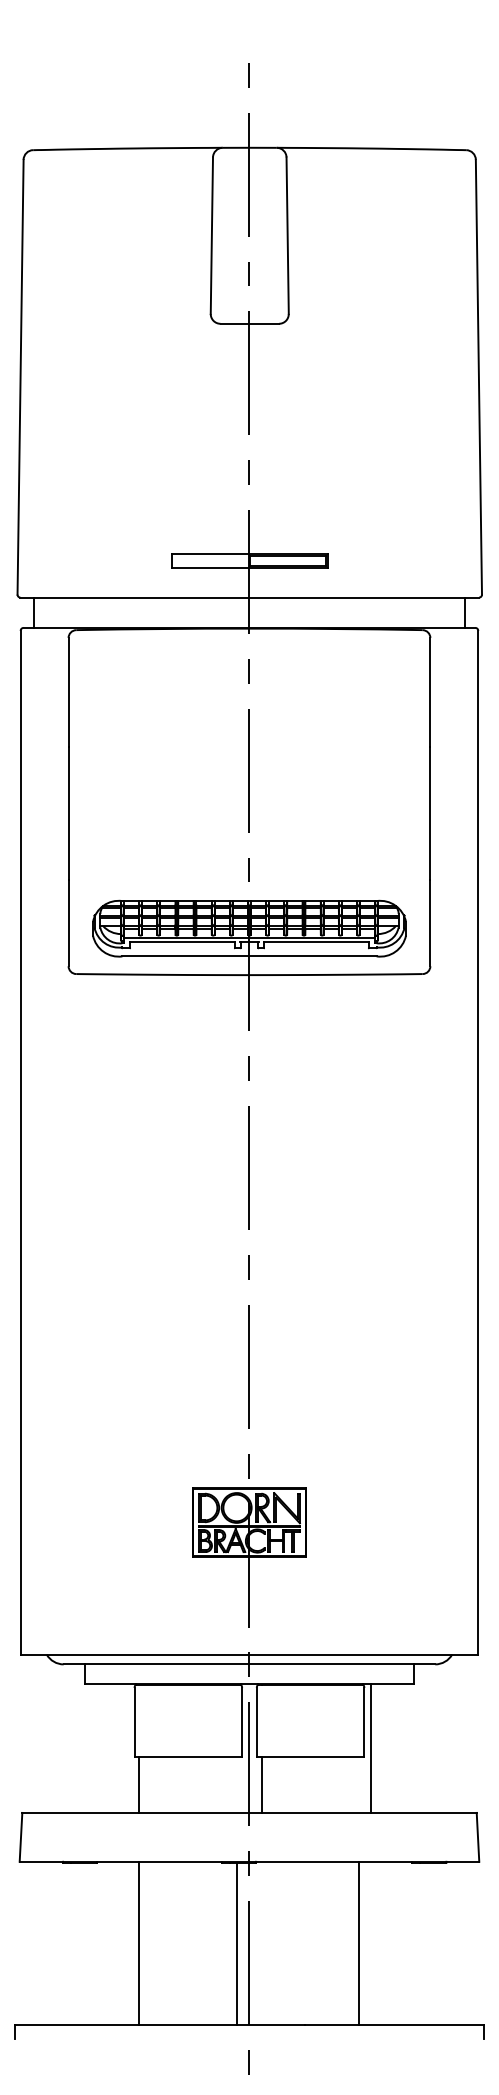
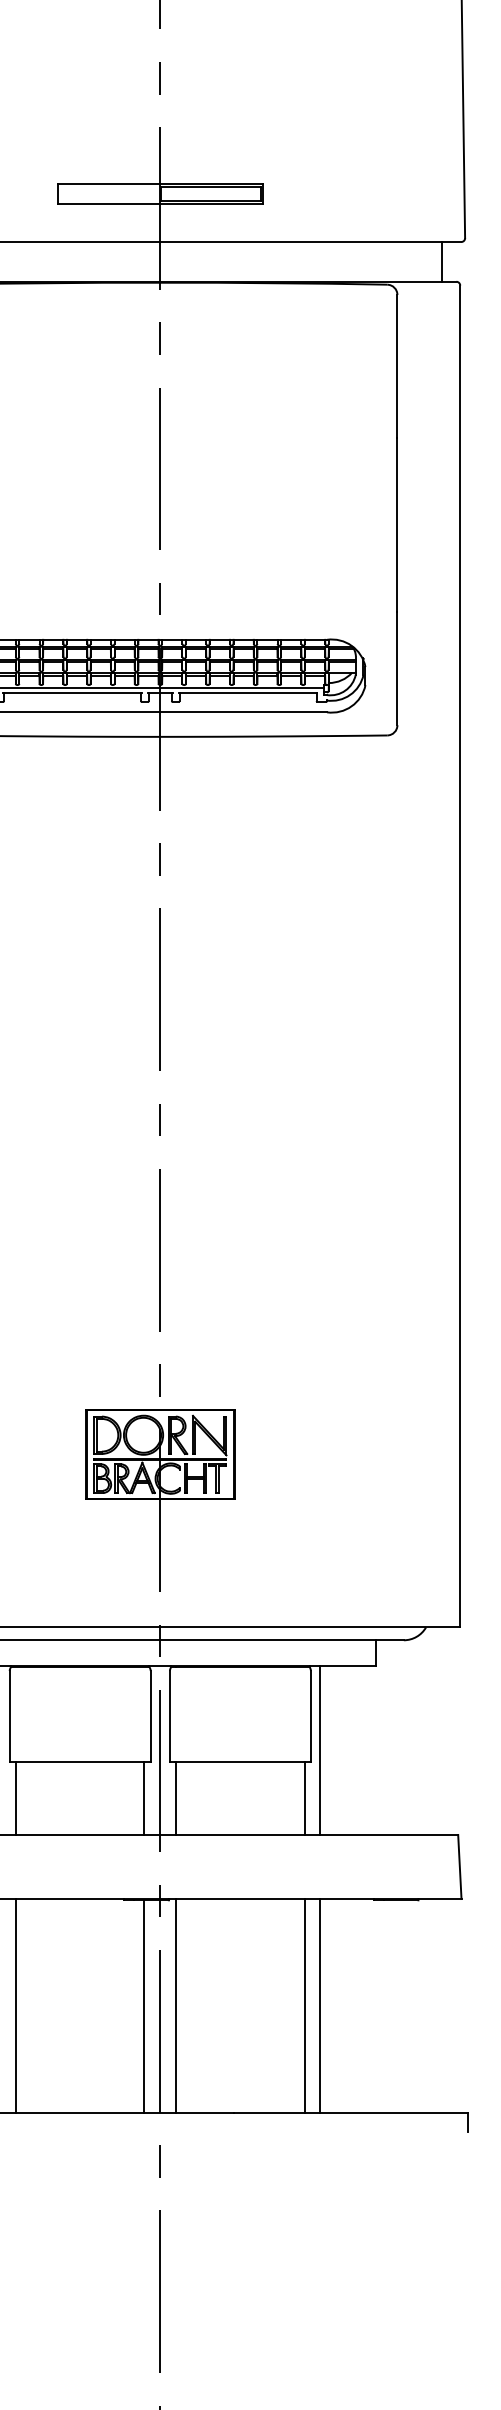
line: (237, 1784) -> (144, 1797), added
line: (359, 1784) -> (304, 1797), added
line: (261, 1942) -> (176, 2004), added
line: (370, 1942) -> (318, 2004), added

